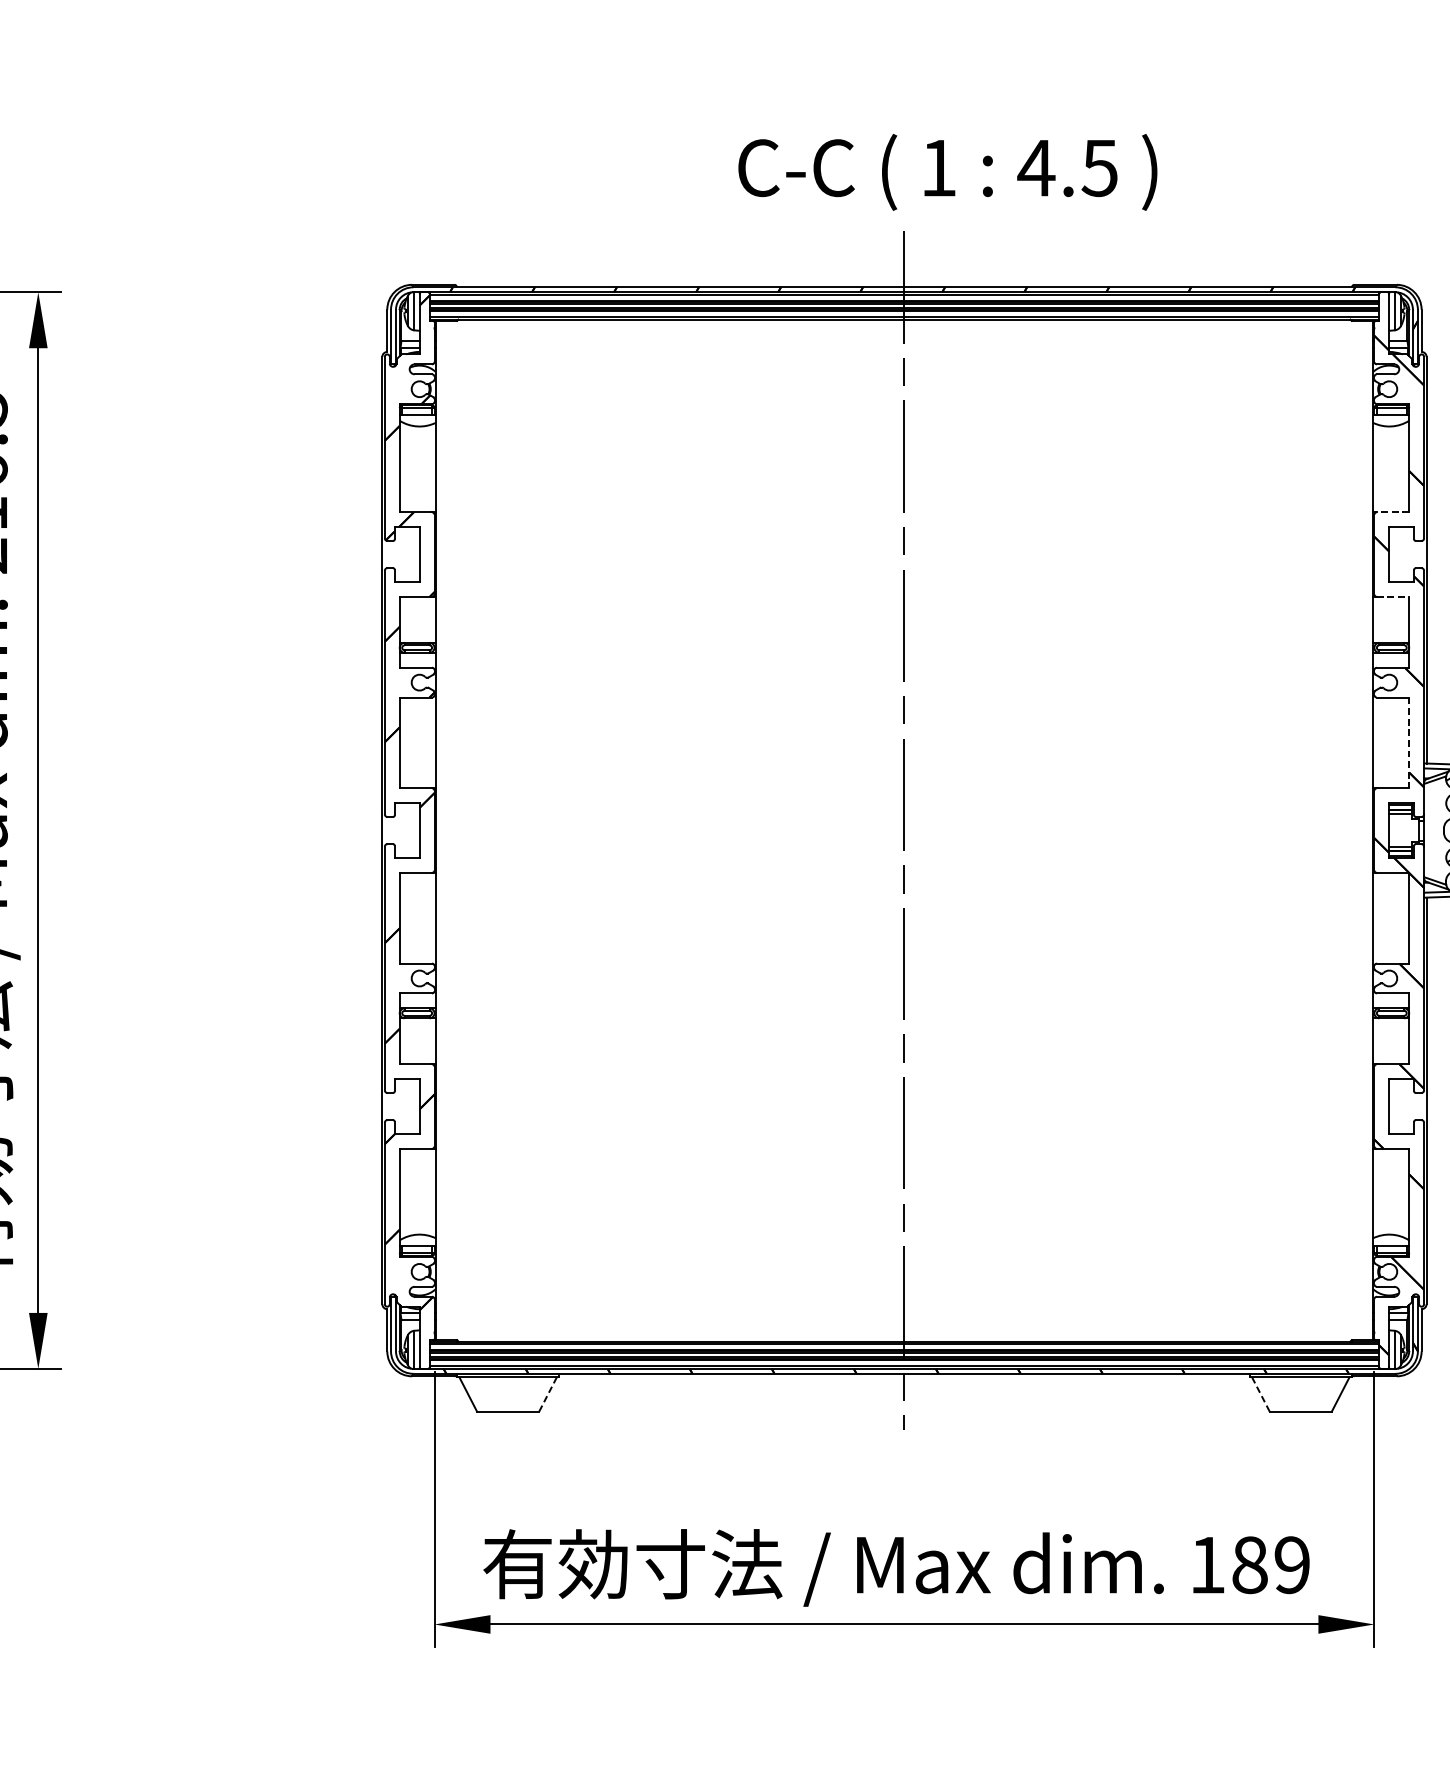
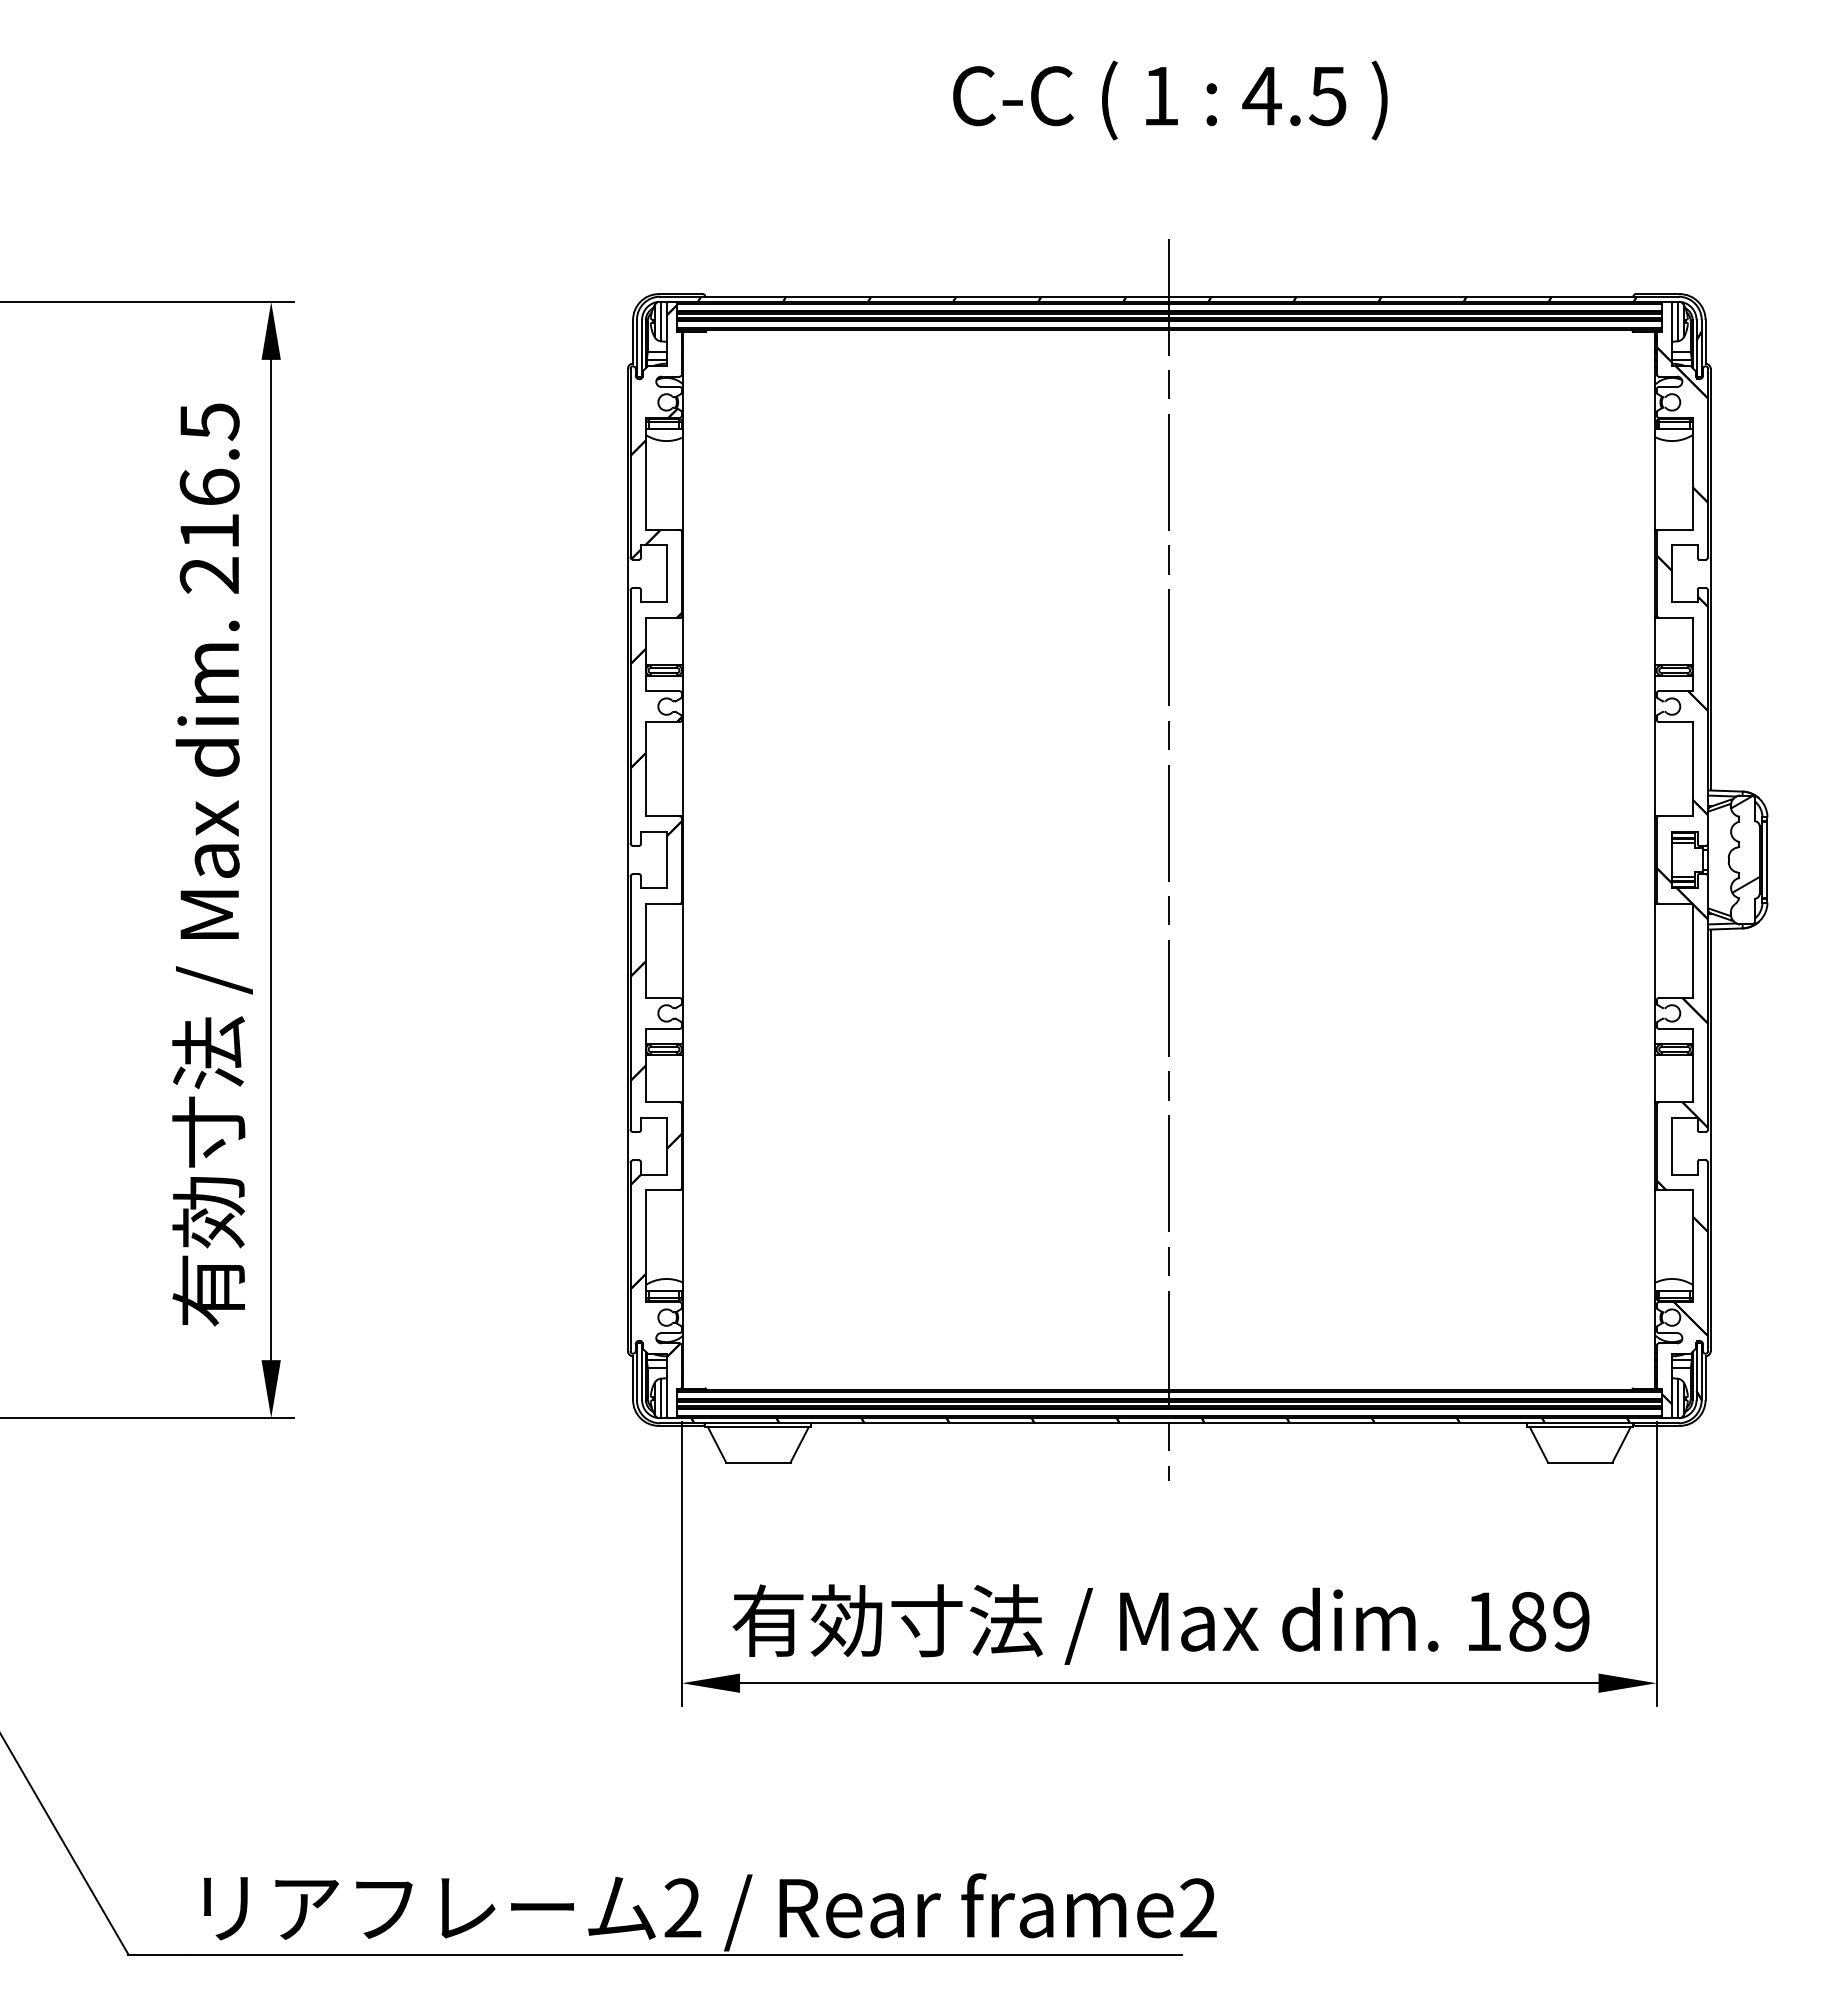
text: (948, 172) -> (1170, 100), moved
line: (1392, 512) -> (1675, 530), dashed -> solid
line: (1392, 596) -> (1675, 617), dashed -> solid
line: (1409, 743) -> (1692, 769), dashed -> solid
line: (547, 1394) -> (799, 1444), dashed -> solid
line: (1260, 1394) -> (1538, 1444), dashed -> solid

